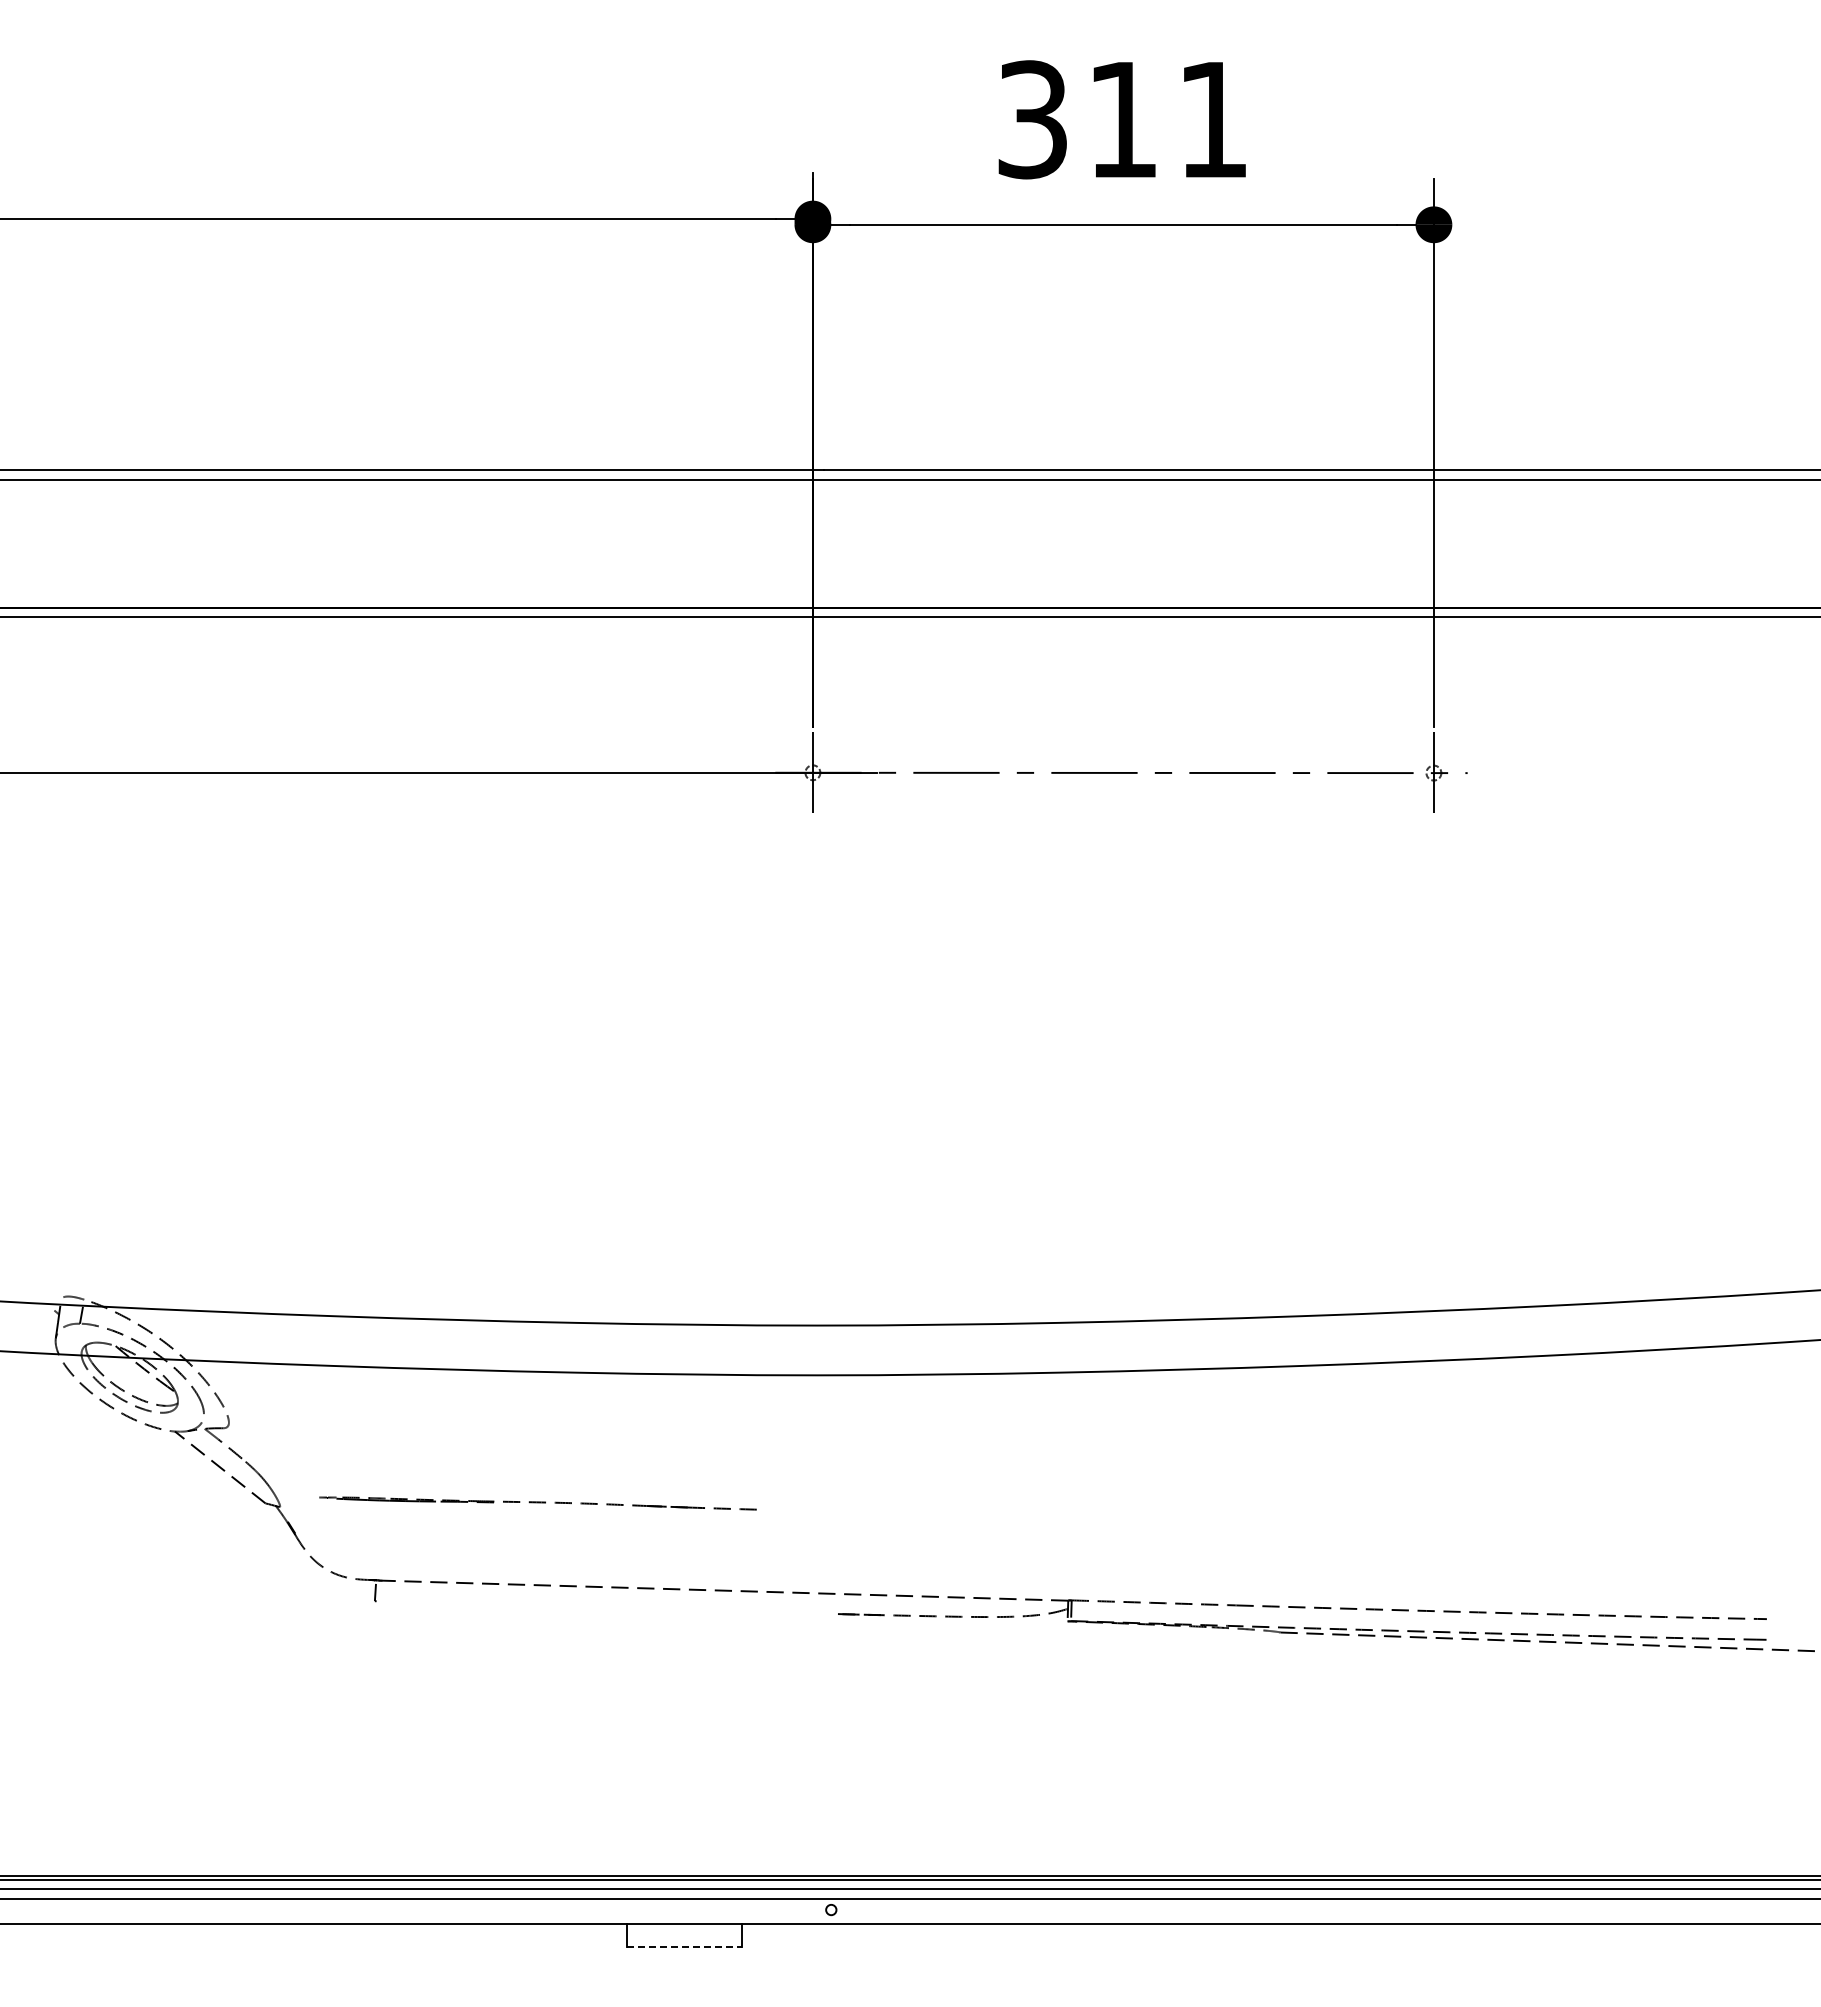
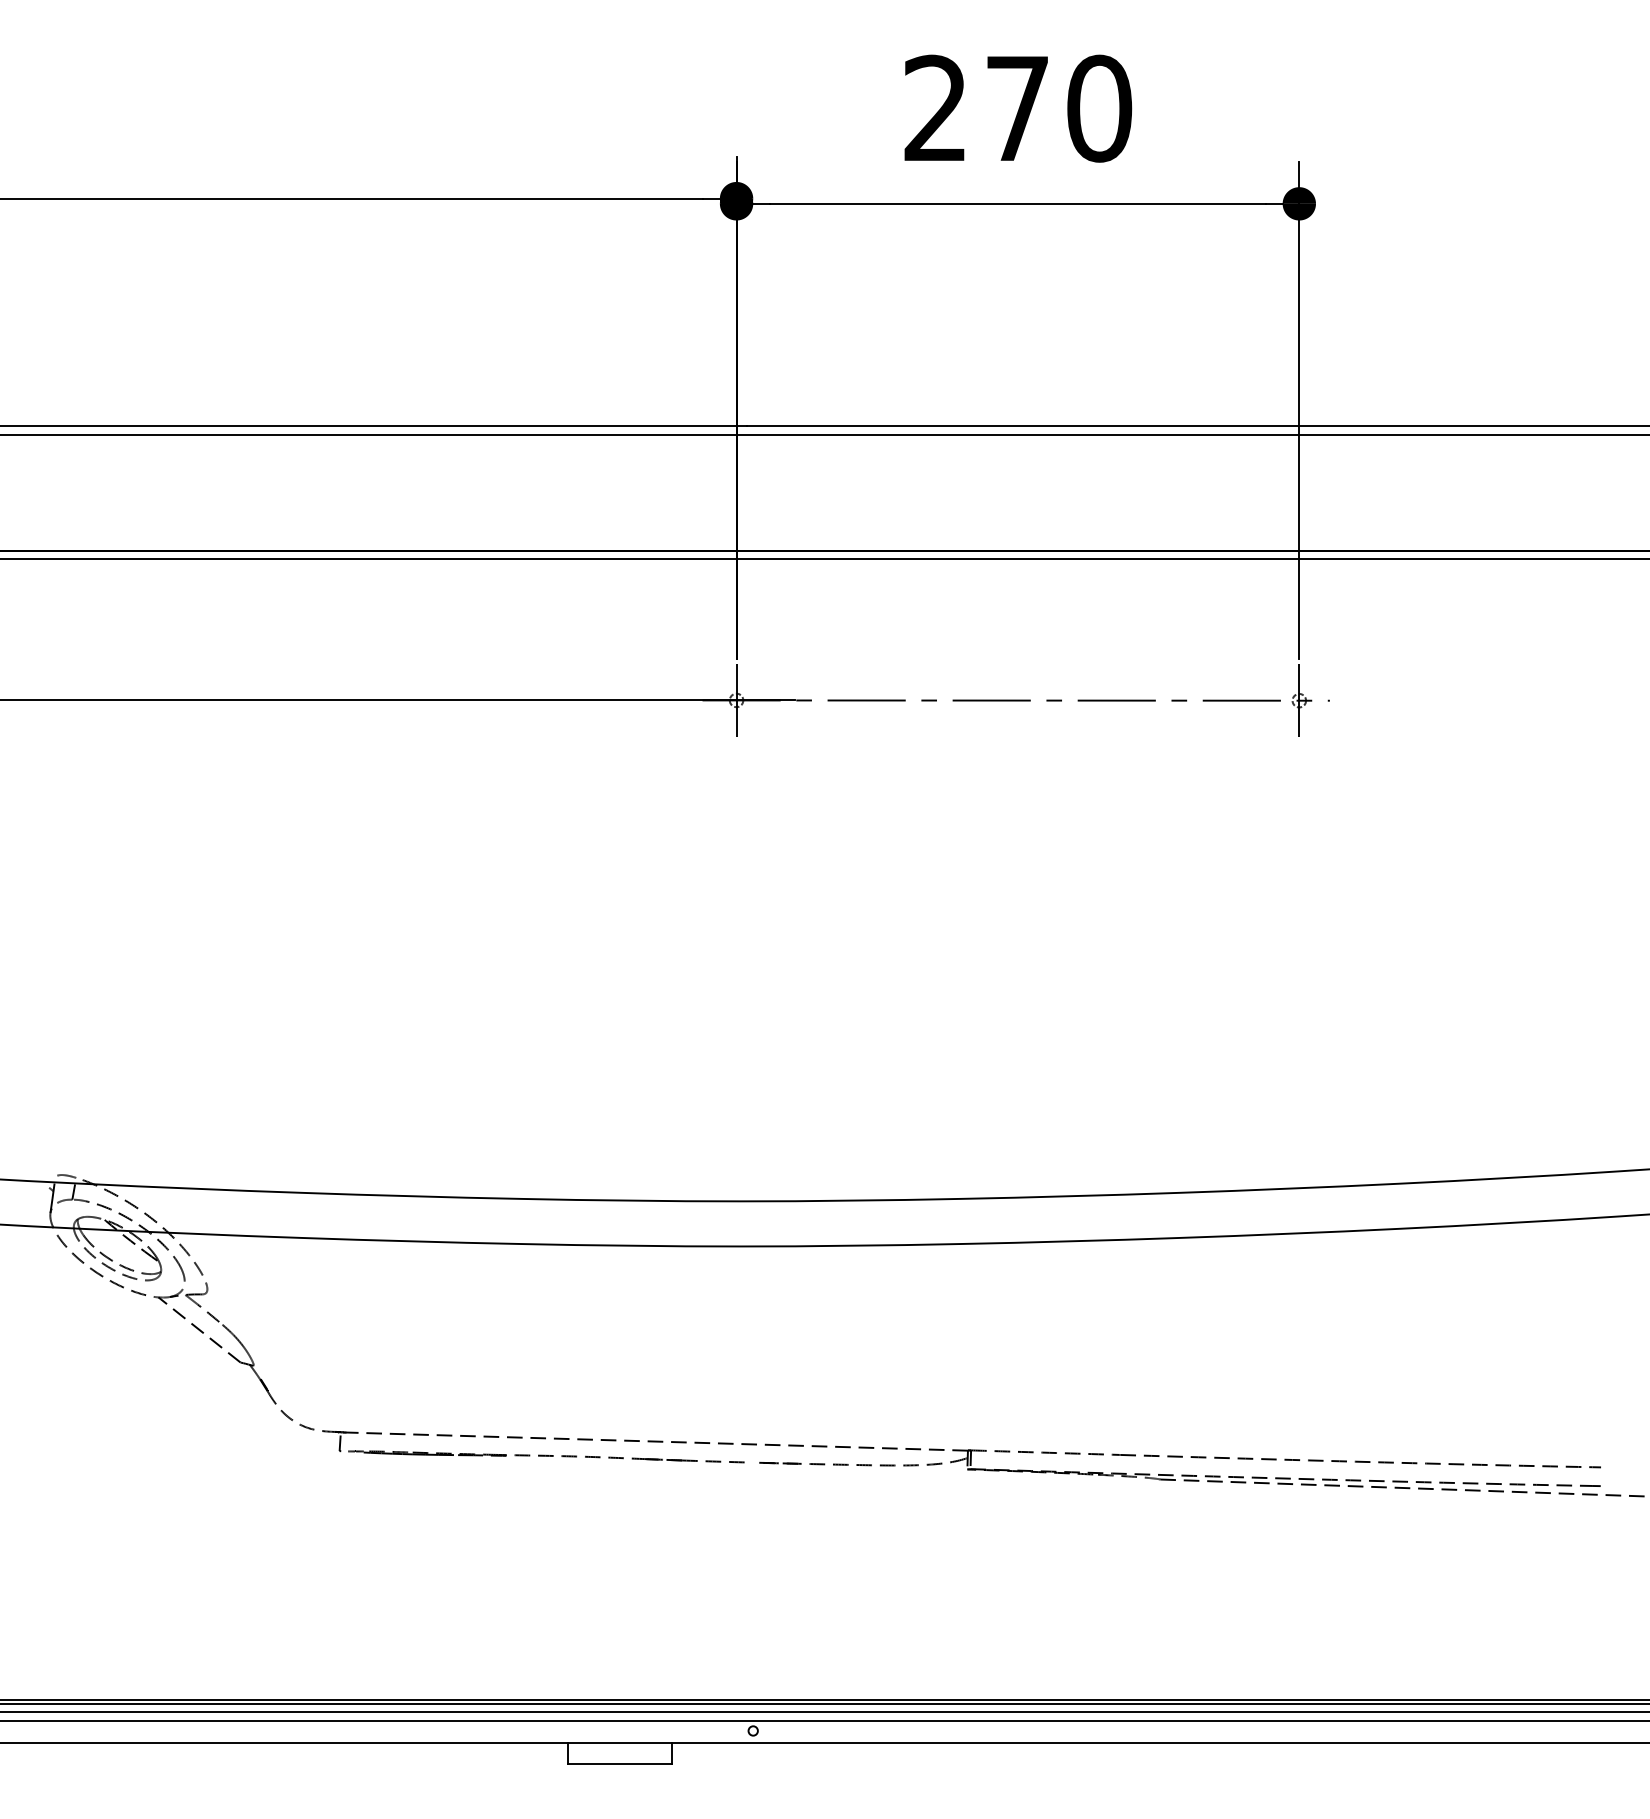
text: (1123, 119) -> (1018, 108), 311 -> 270
part: (537, 1503) -> (545, 1456), moved
line: (684, 1946) -> (620, 1764), dashed -> solid

